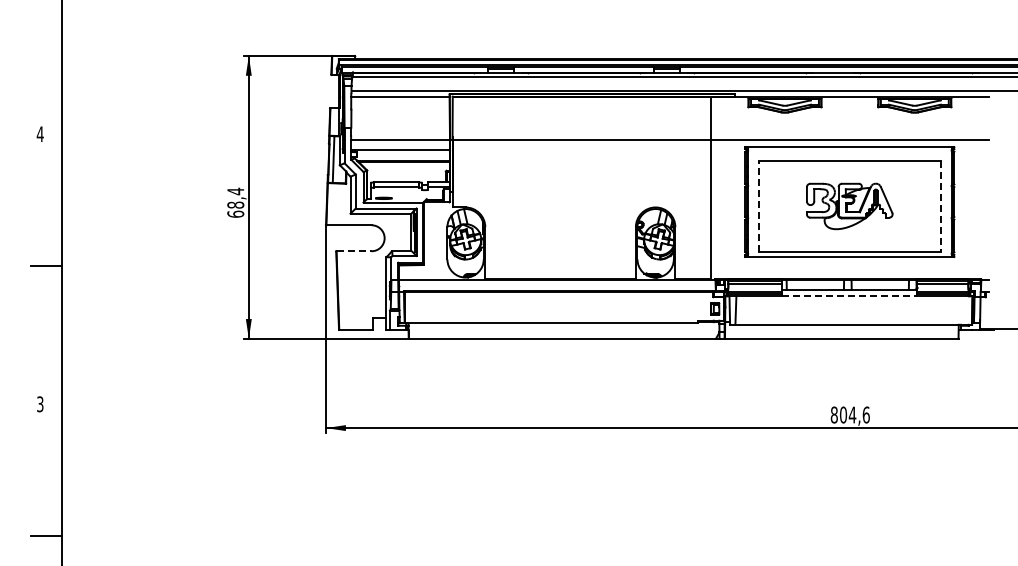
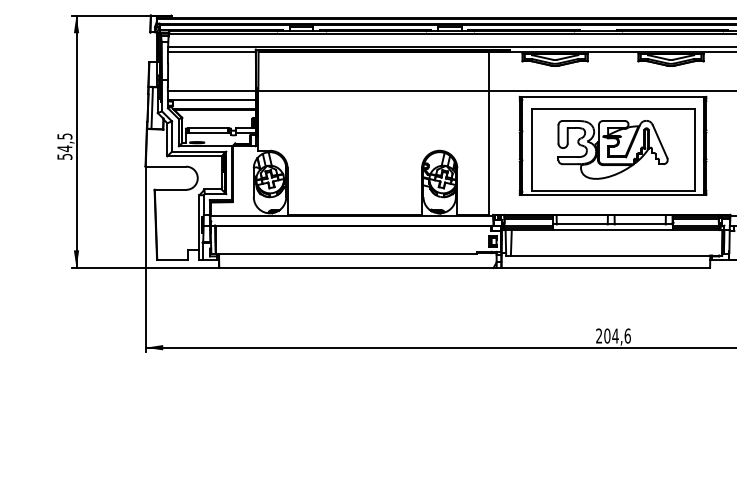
text: (235, 202) -> (64, 146), 68,4 -> 54,5
line: (758, 206) -> (531, 149), dashed -> solid
part: (849, 206) -> (612, 149), size x1.43
line: (941, 206) -> (694, 149), dashed -> solid
line: (354, 251) -> (170, 190), dashed -> solid
line: (849, 296) -> (612, 230), dashed -> solid
text: (833, 414) -> (598, 335), 804,6 -> 204,6

